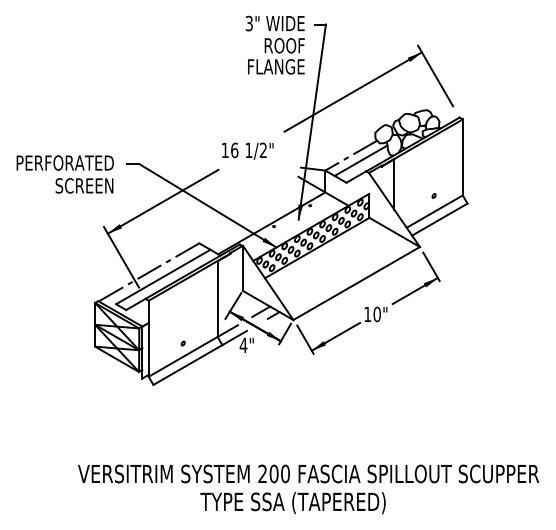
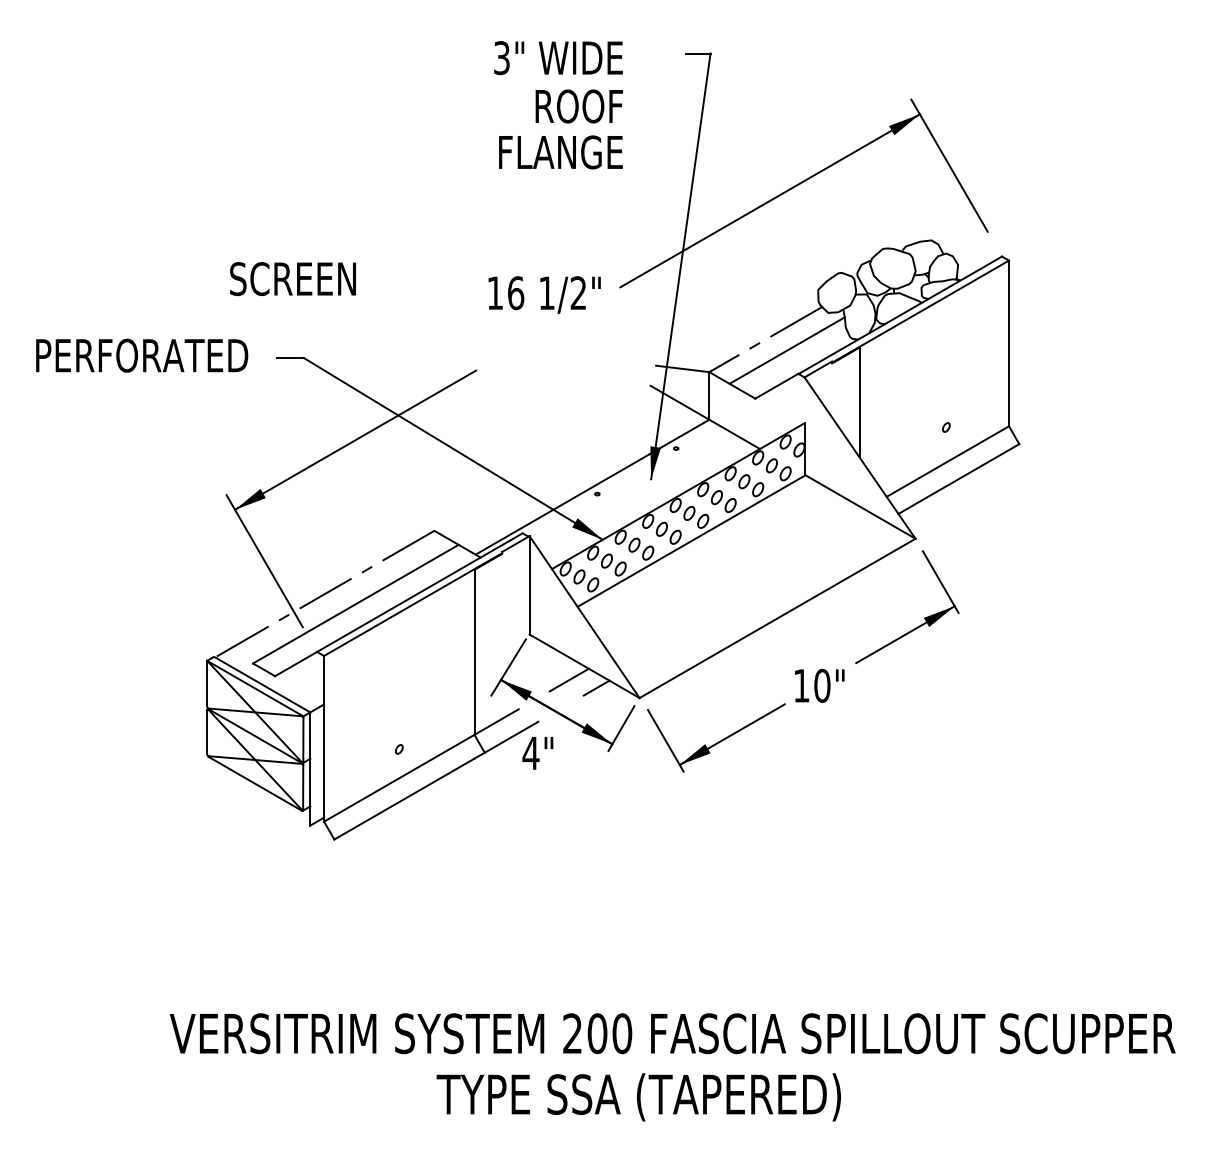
text: (274, 44) -> (556, 103), moved
text: (247, 150) -> (543, 293), moved
text: (84, 185) -> (293, 278), moved

